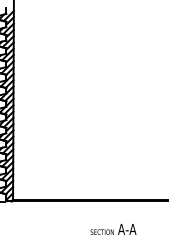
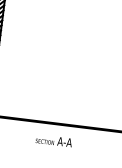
text: (113, 229) -> (54, 140), moved

